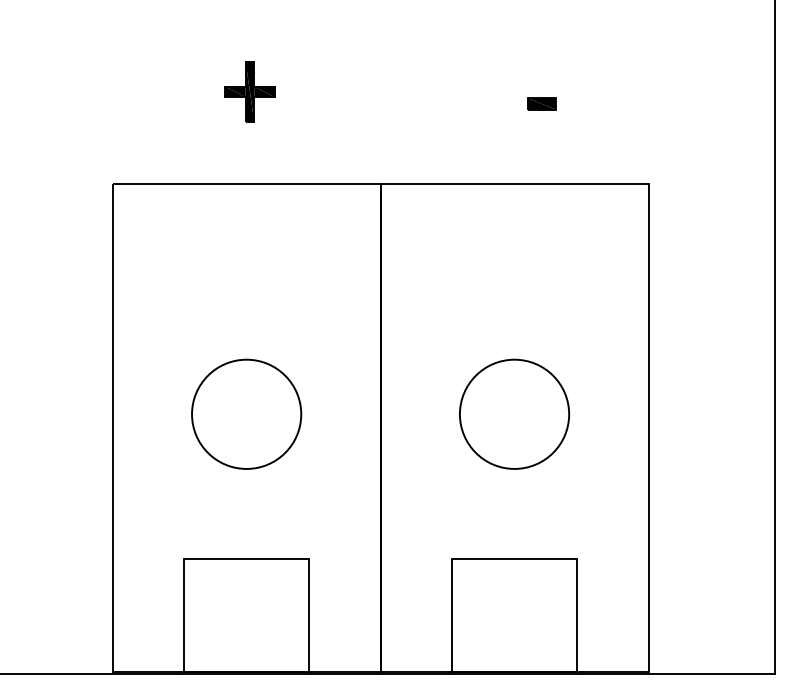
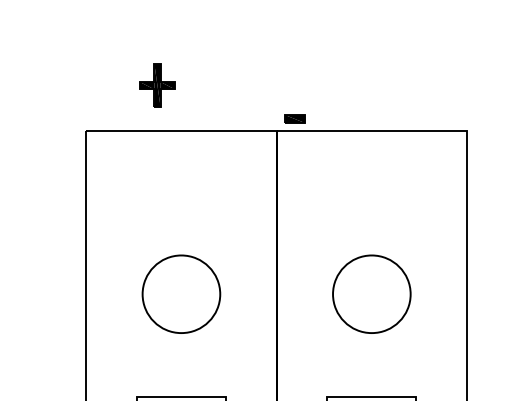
part: (249, 91) -> (157, 85), moved
part: (541, 103) -> (295, 118), moved

